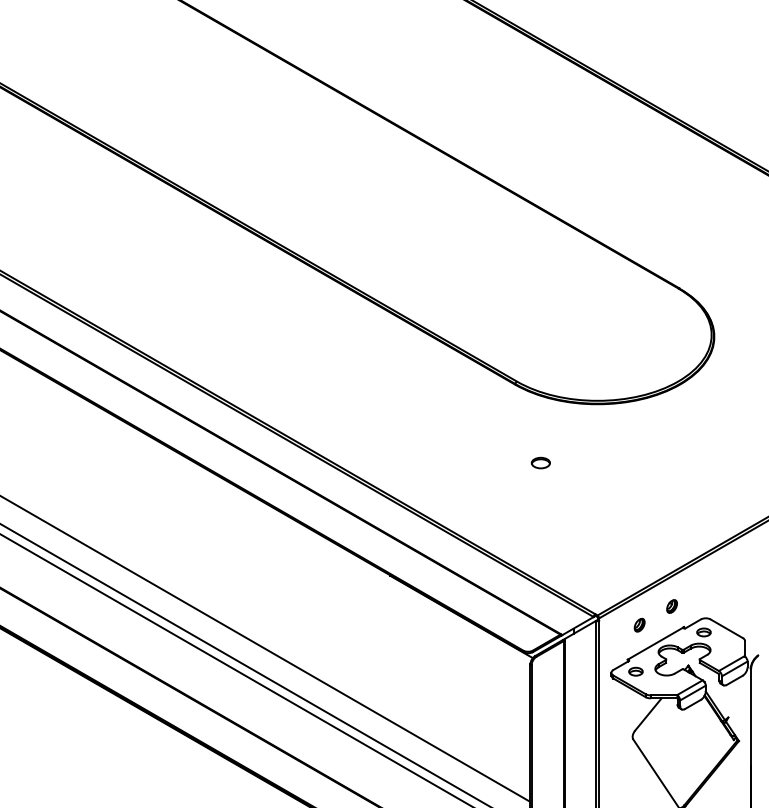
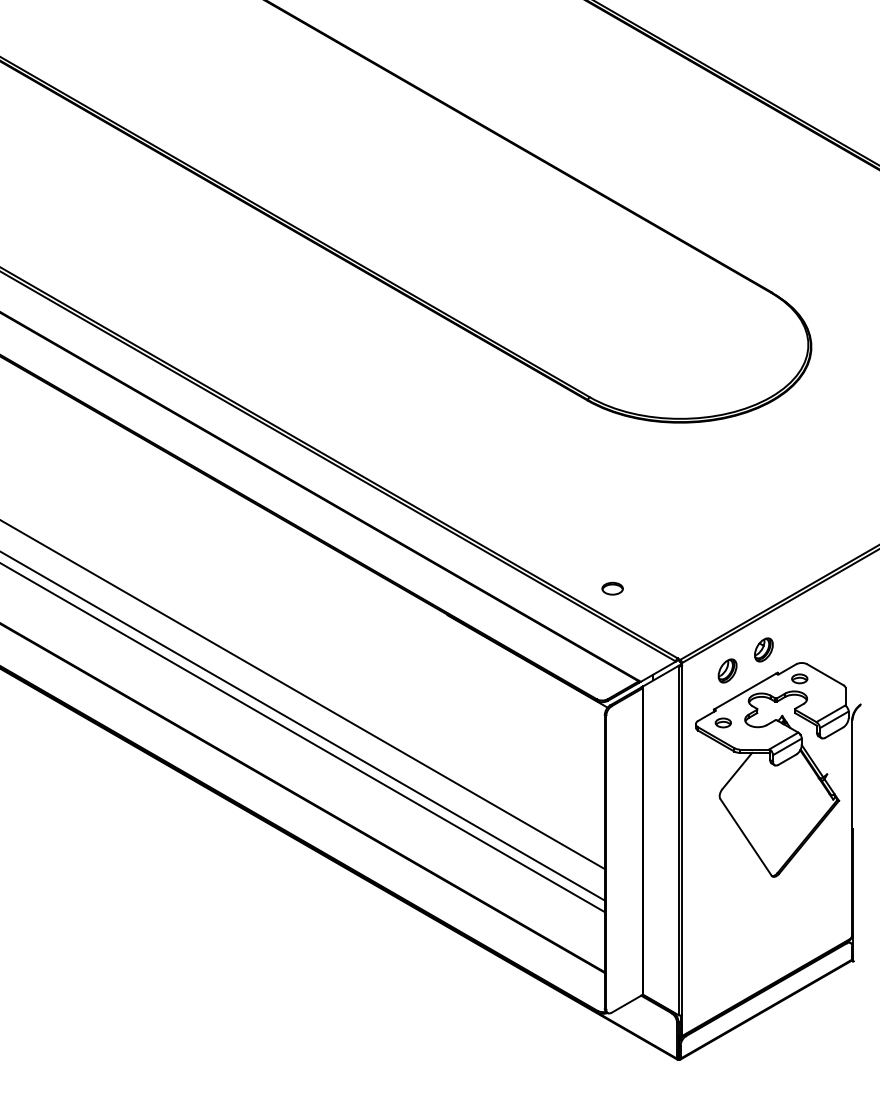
part: (540, 462) -> (612, 588), moved
part: (671, 606) -> (763, 649), size x1.6
part: (639, 624) -> (727, 670), size x1.6

